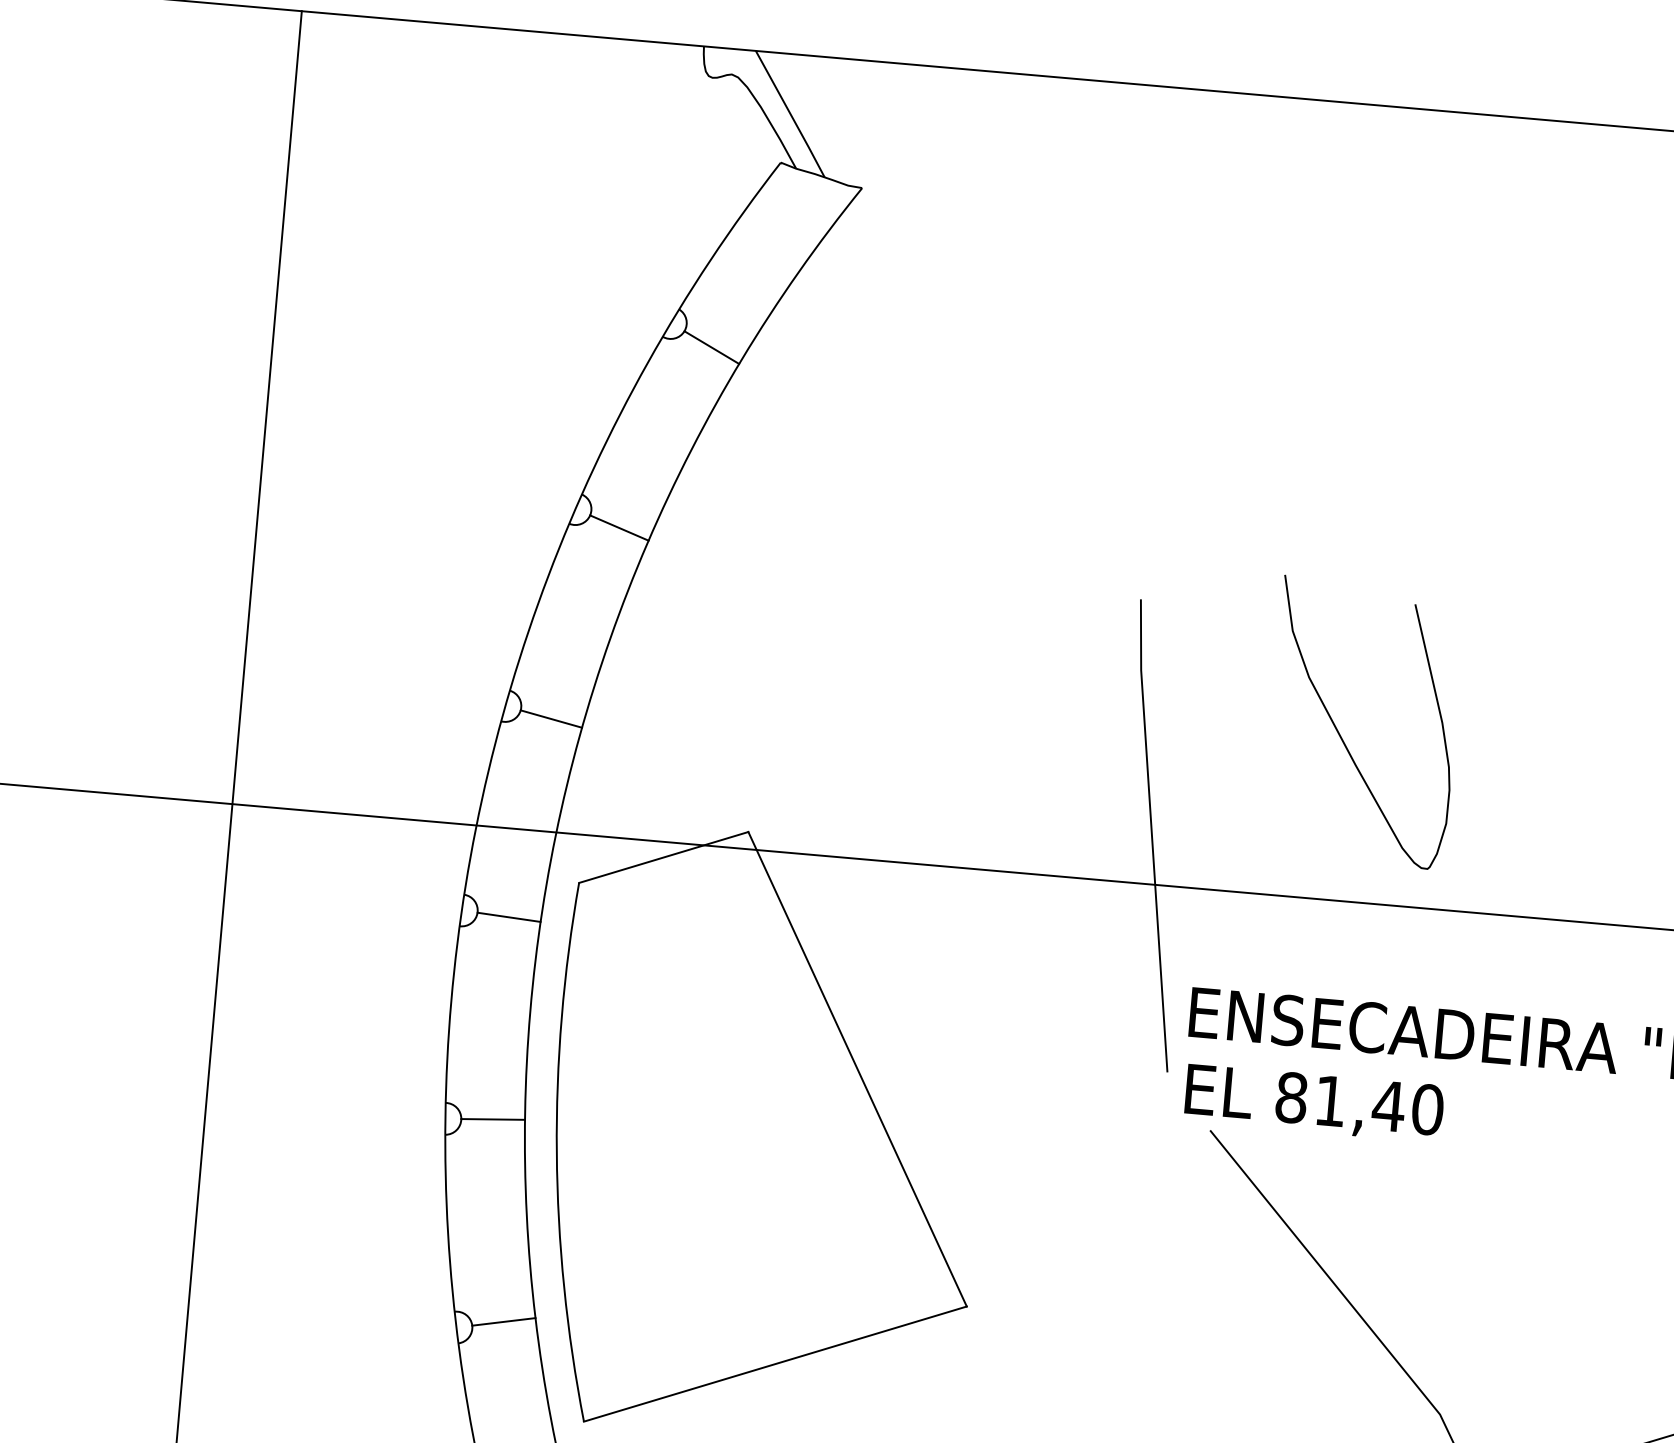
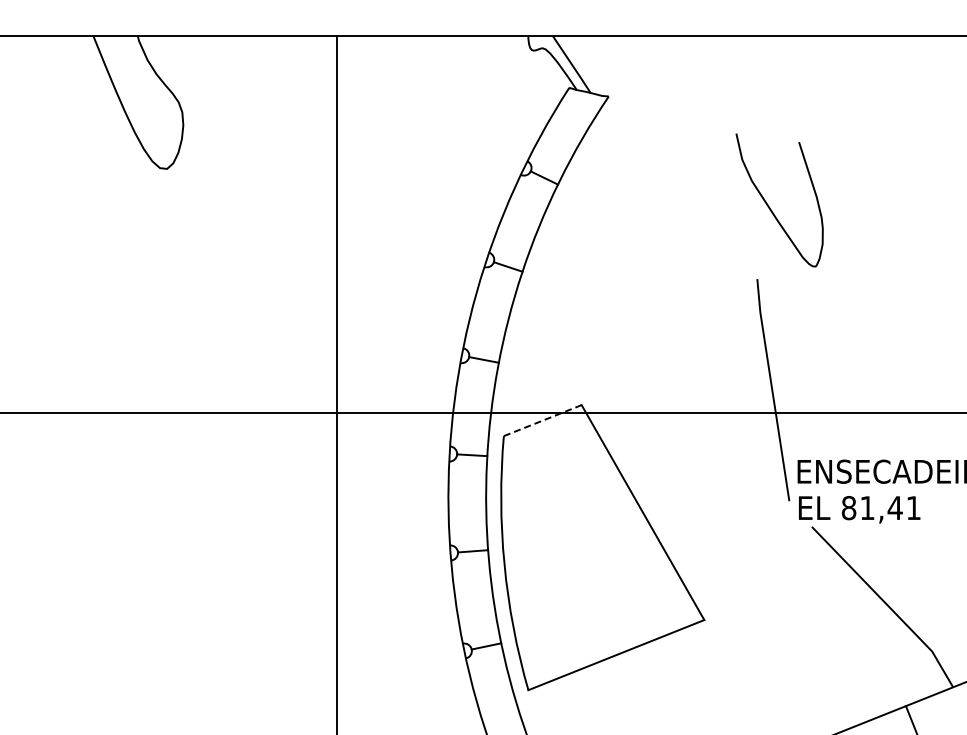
curve: (1343, 736) -> (770, 207), moved
line: (663, 857) -> (542, 420), solid -> dashed
text: (1427, 1110) -> (913, 508), 81,40 -> 81,41

